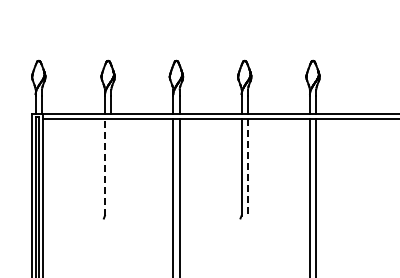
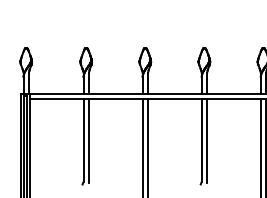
line: (104, 167) -> (83, 140), dashed -> solid
line: (111, 167) -> (89, 140), added
line: (247, 168) -> (206, 141), dashed -> solid

